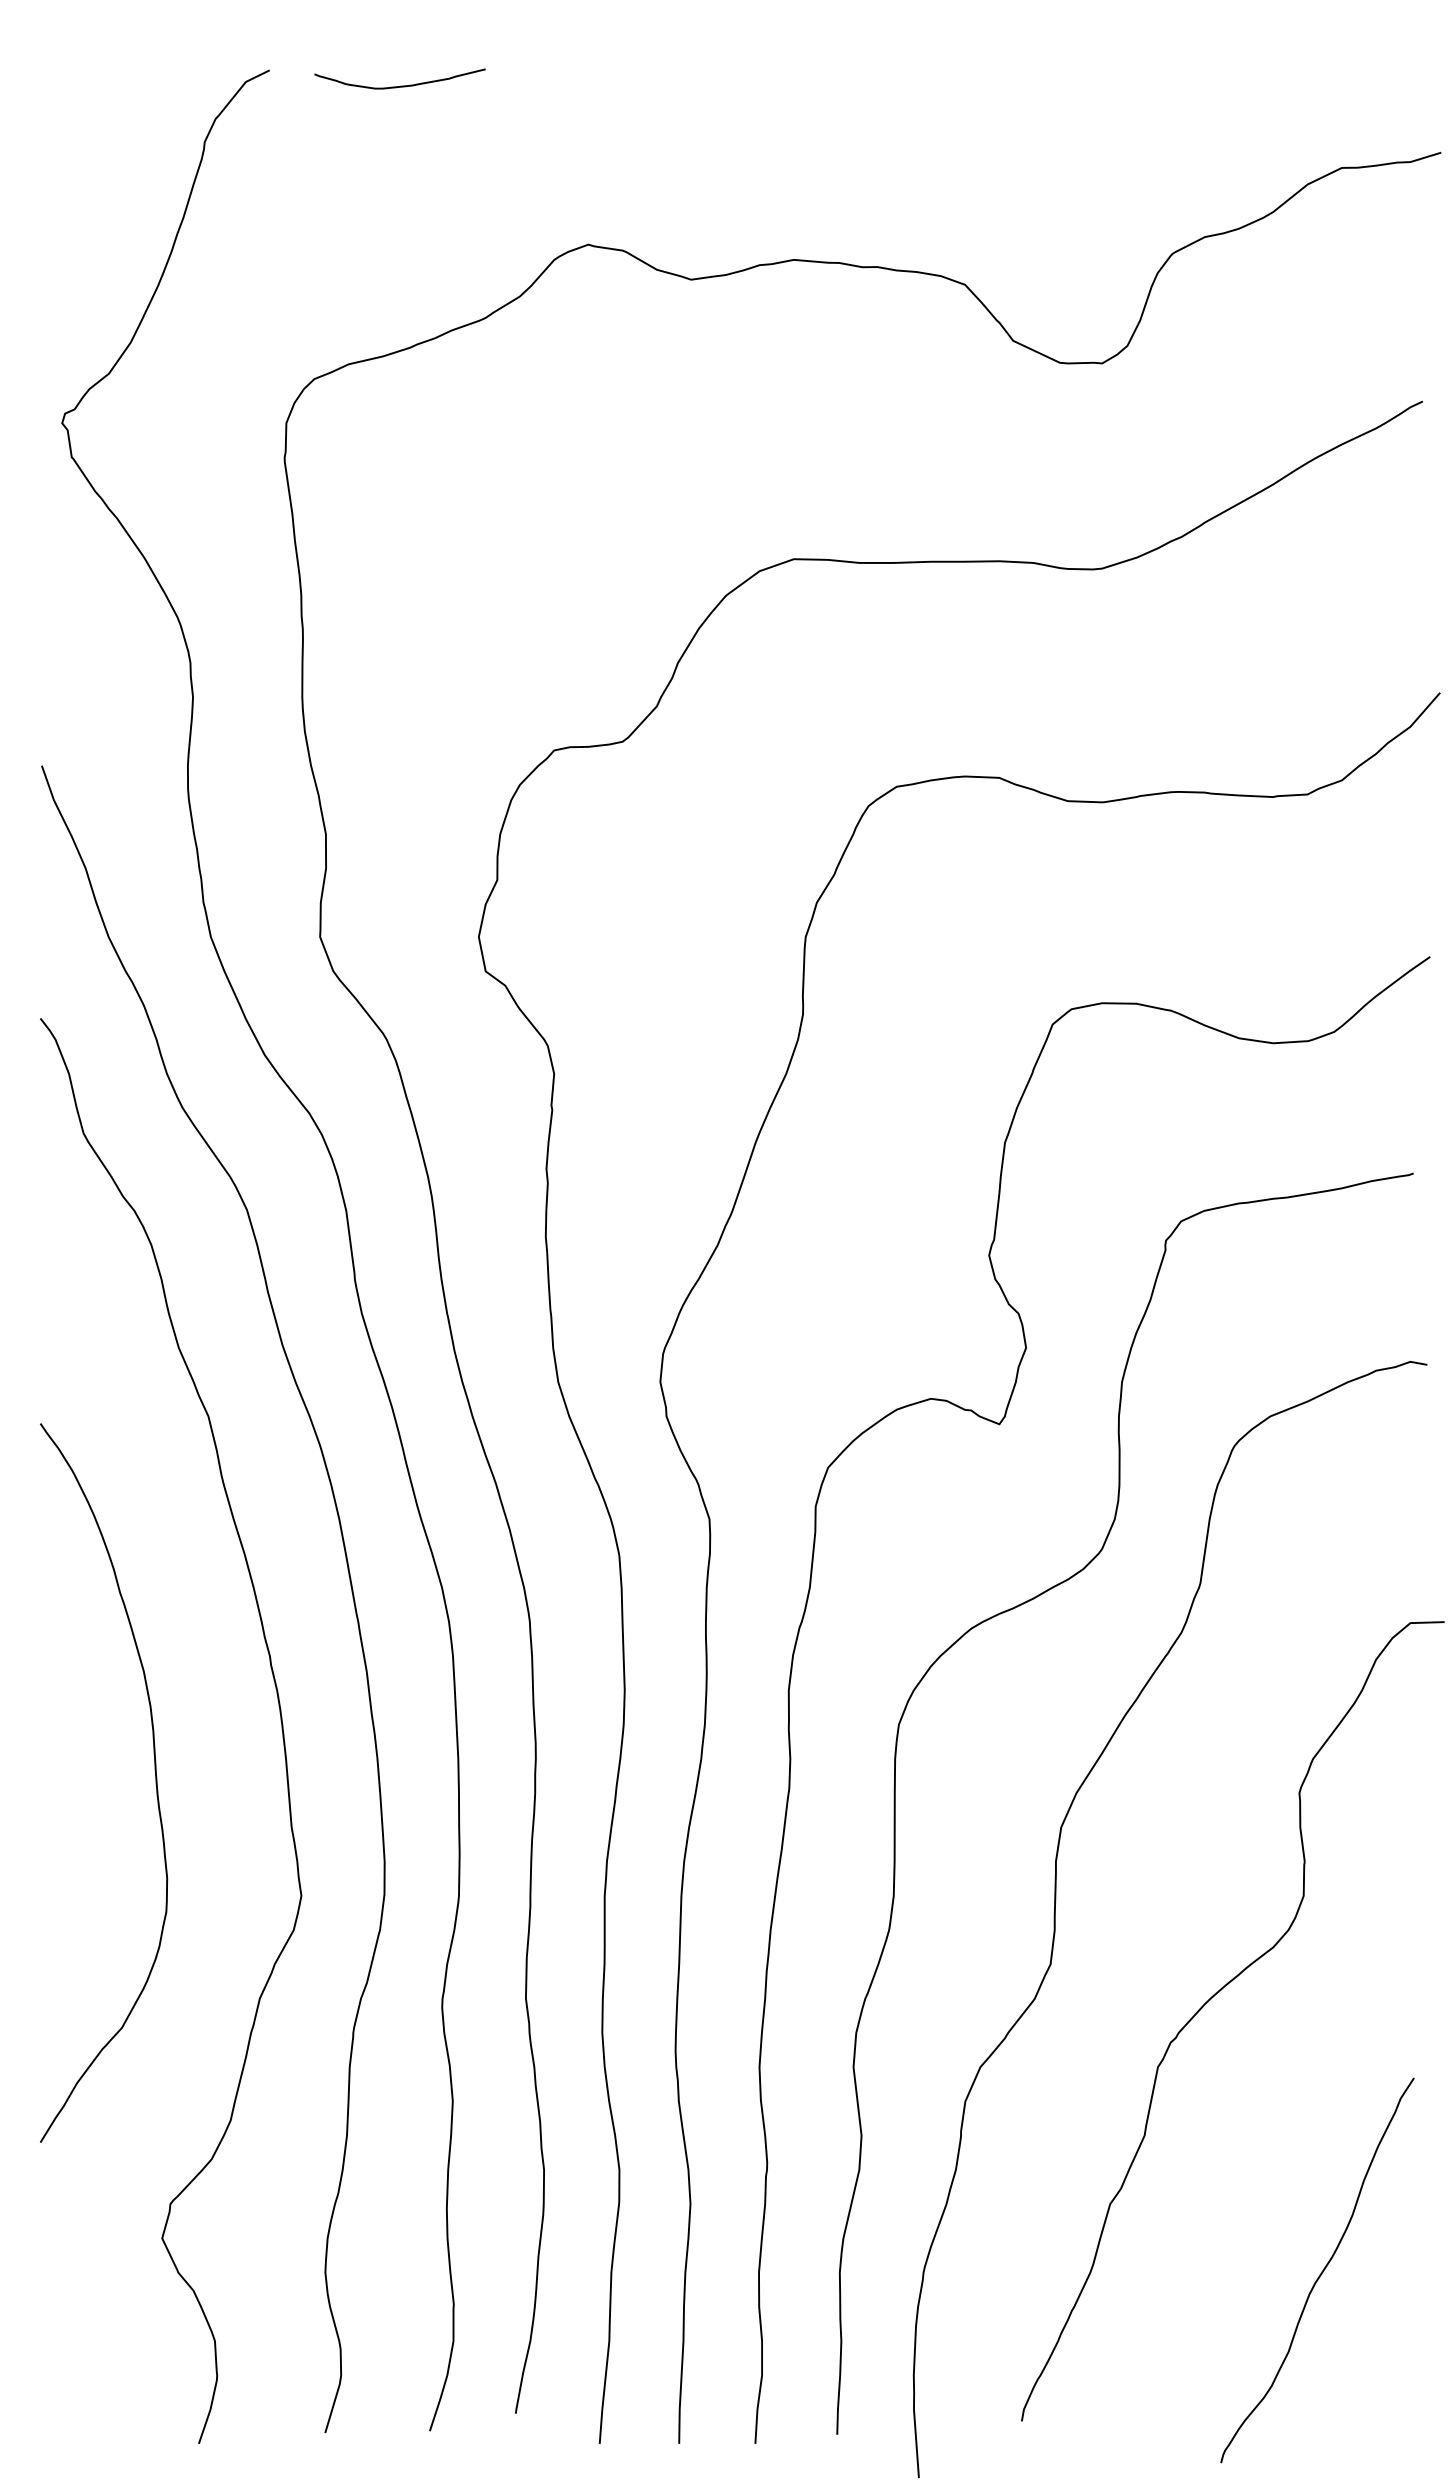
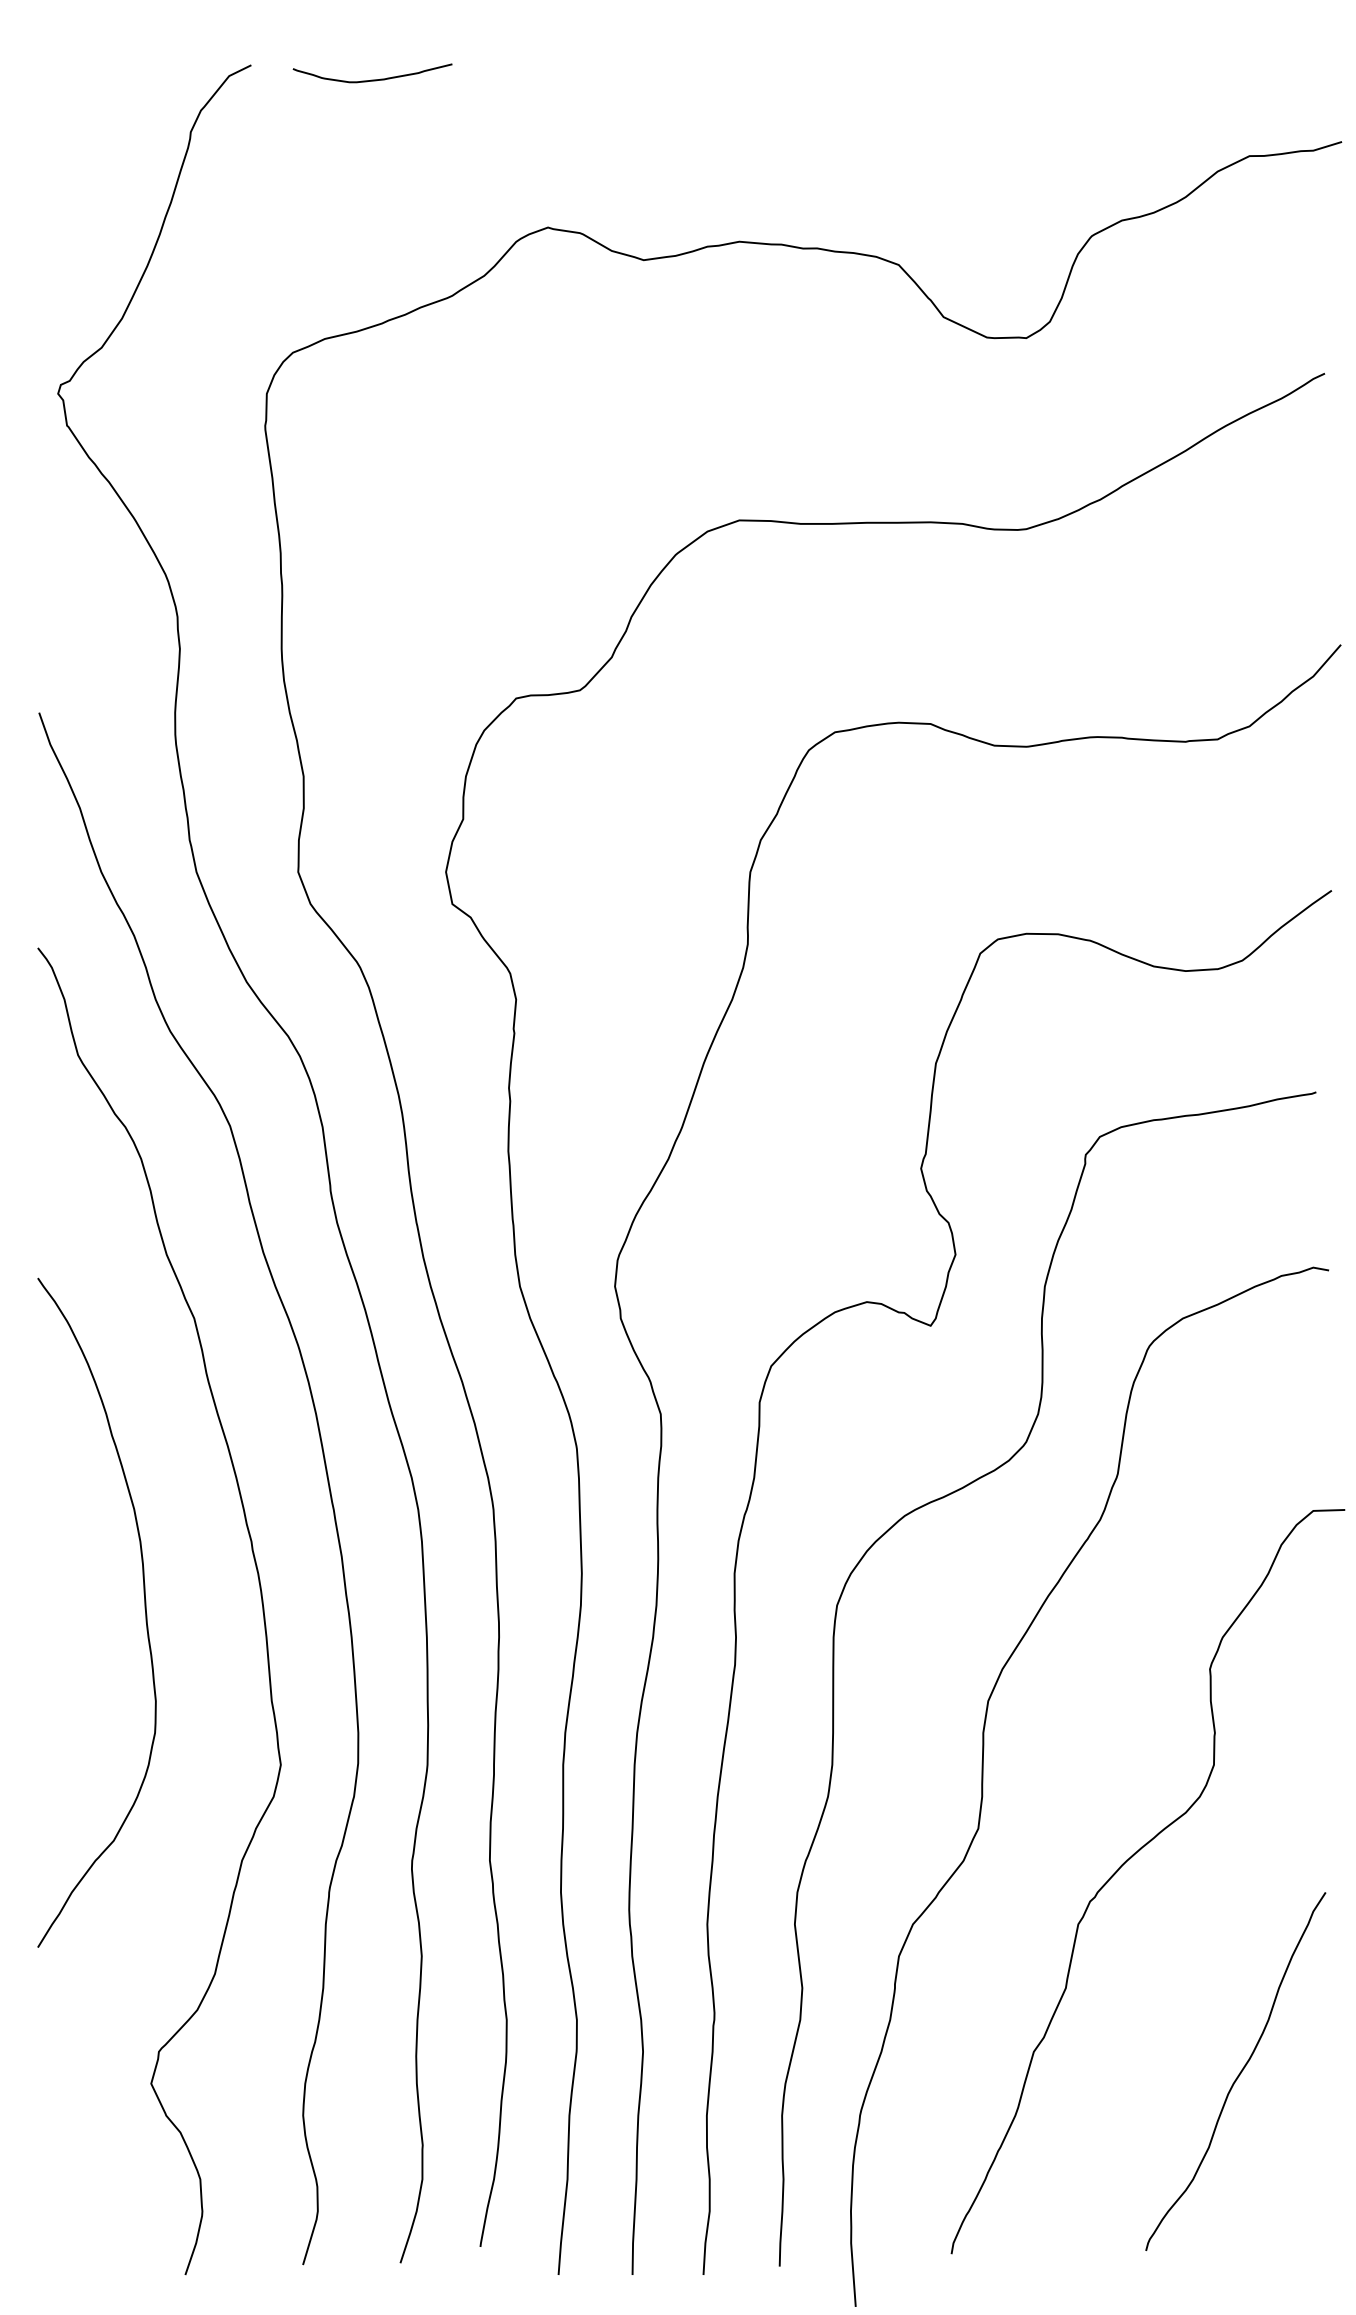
curve: (154, 1779) -> (144, 1609), moved
curve: (1321, 2271) -> (1239, 2072), moved

